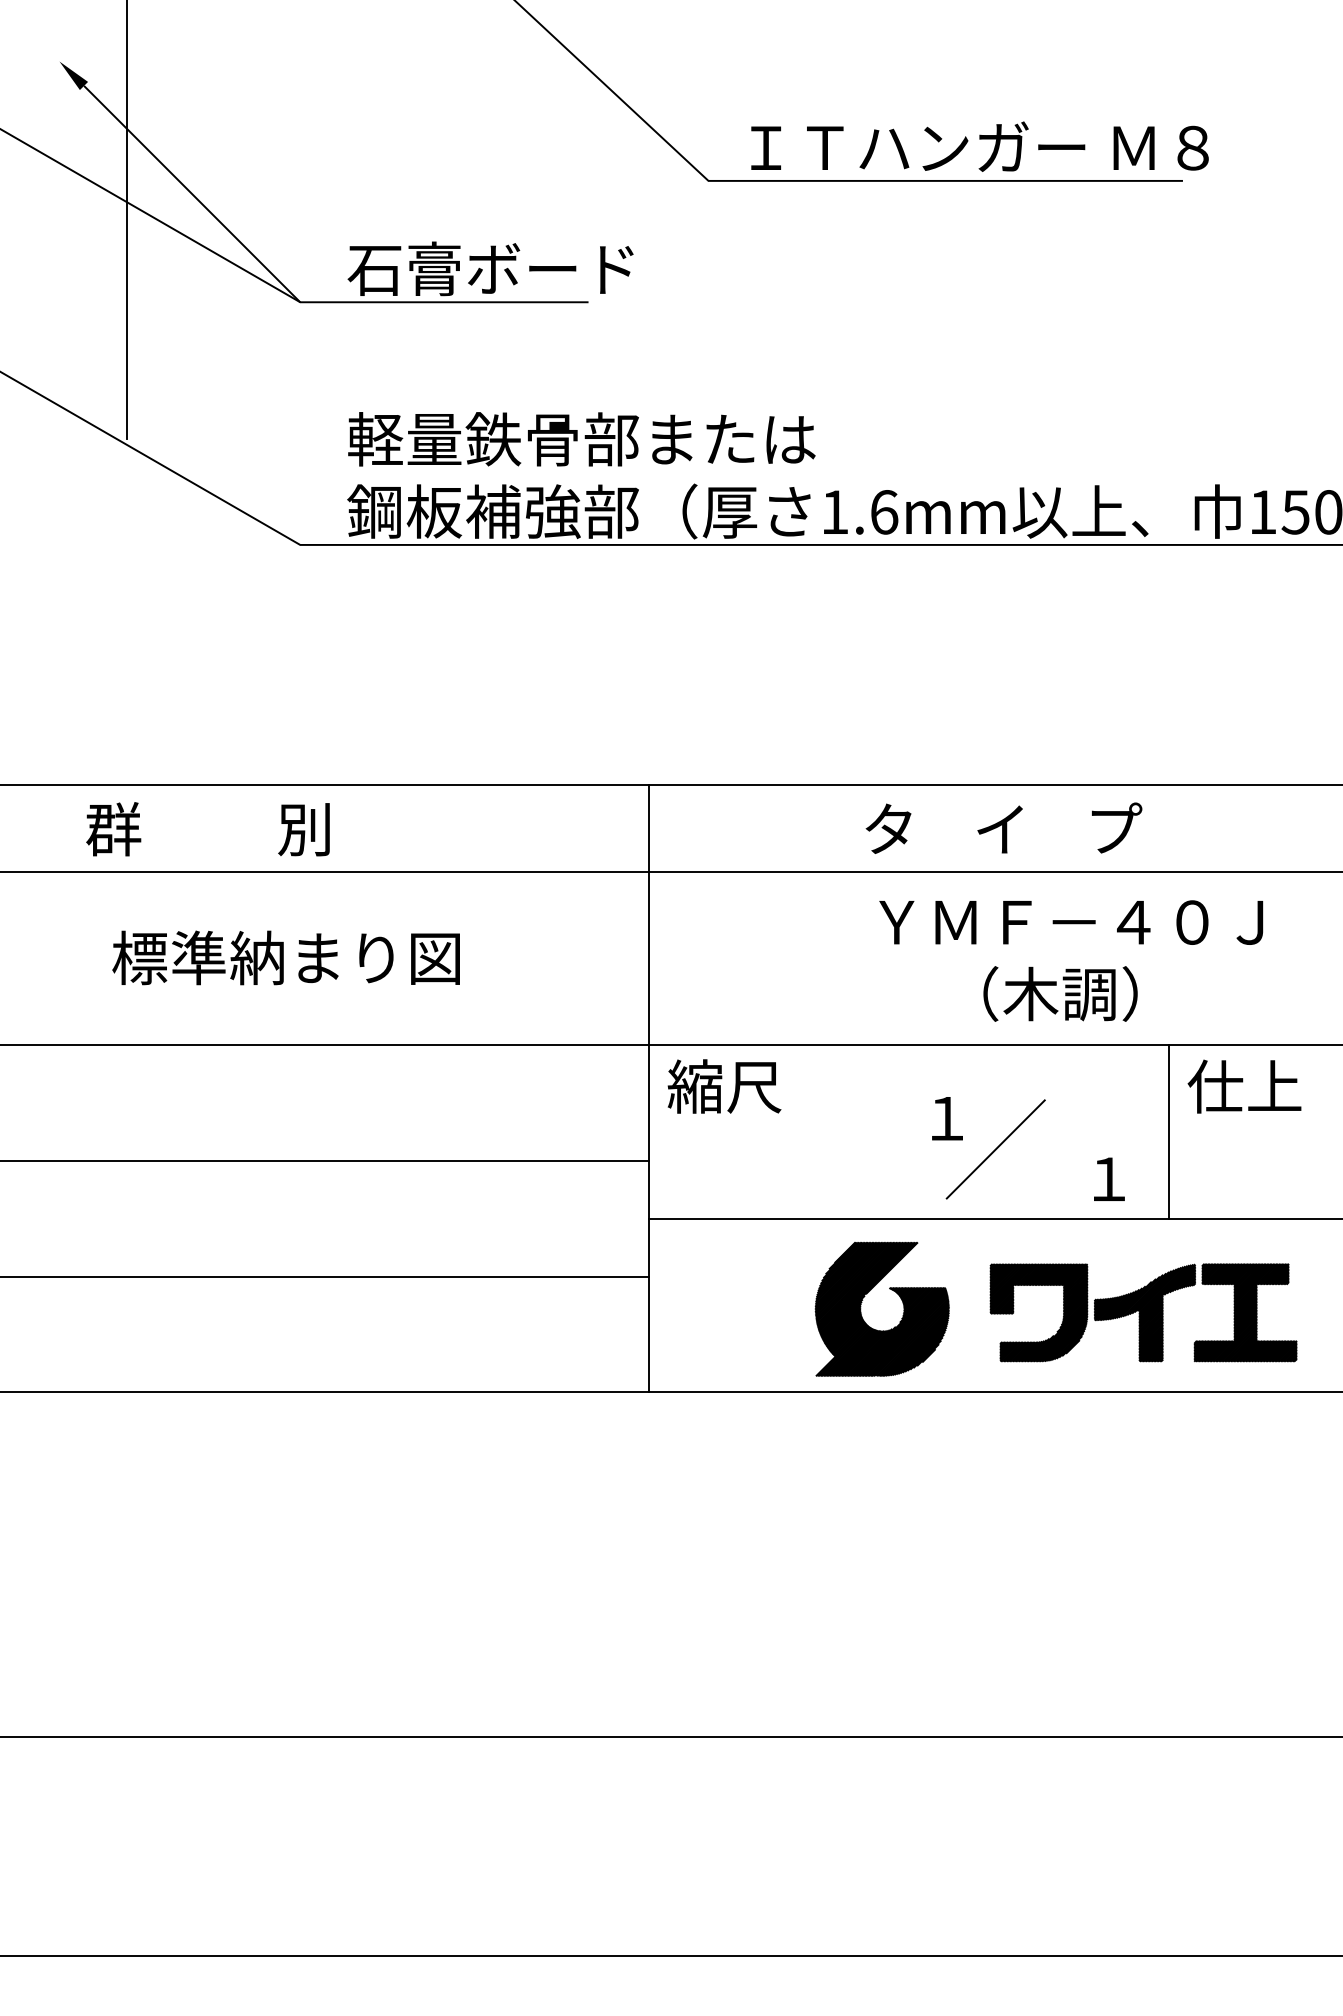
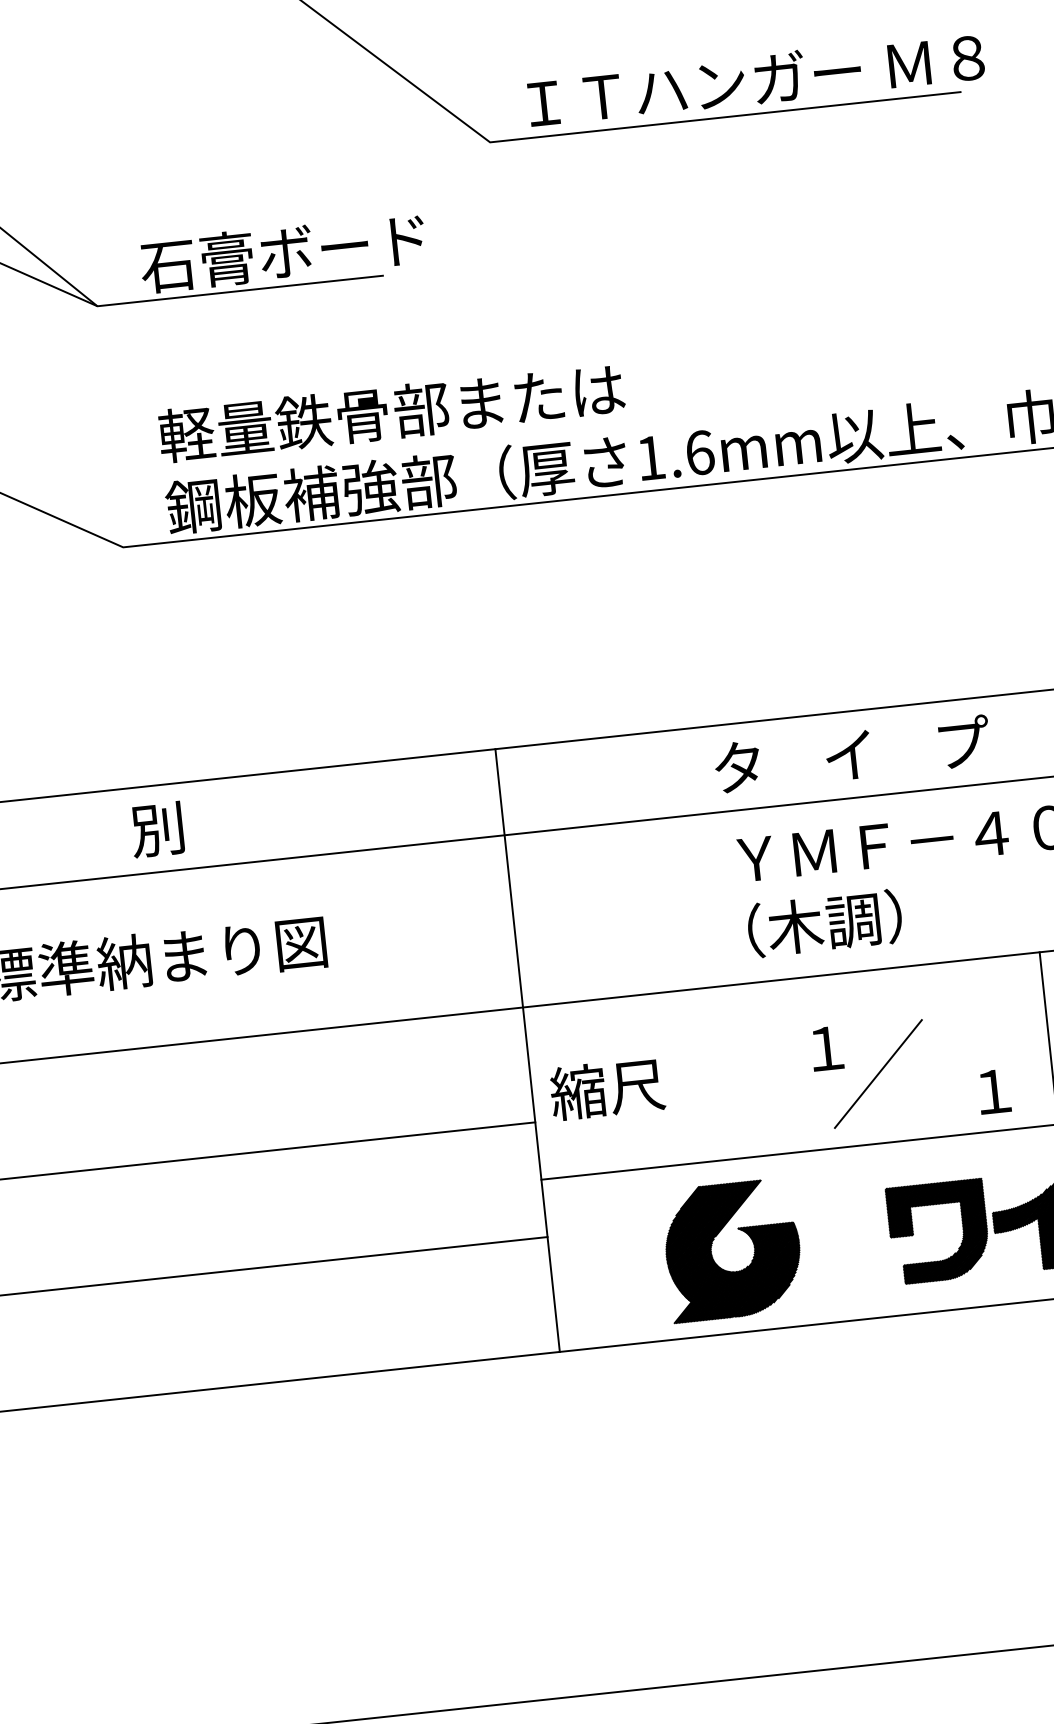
text: (1060, 993) -> (824, 923), moved
text: (724, 1086) -> (607, 1088), moved
part: (861, 1309) -> (712, 1252), moved

